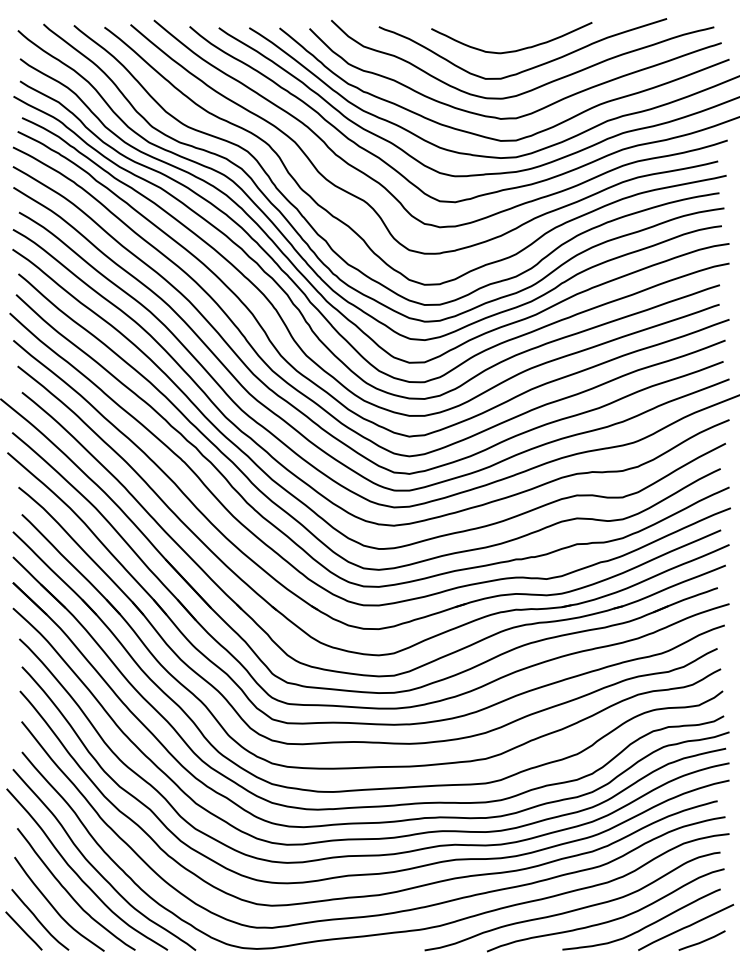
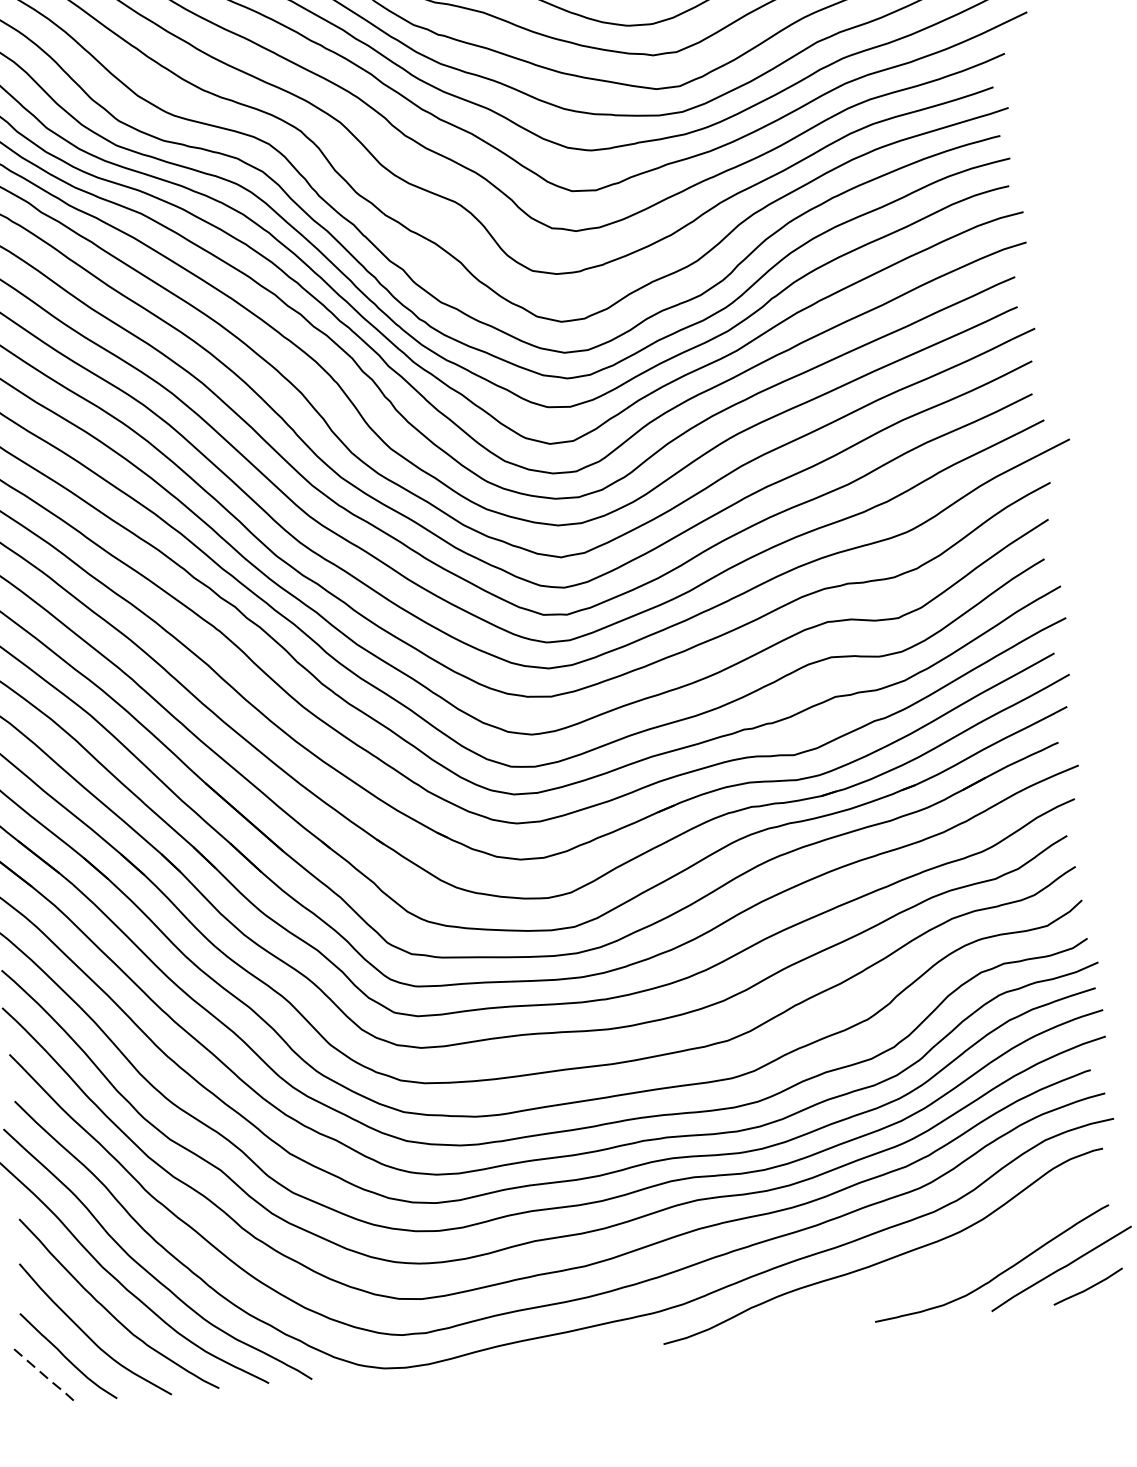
curve: (608, 920) -> (941, 1270), removed
line: (24, 932) -> (46, 1378), solid -> dashed

